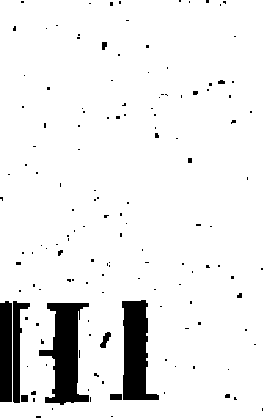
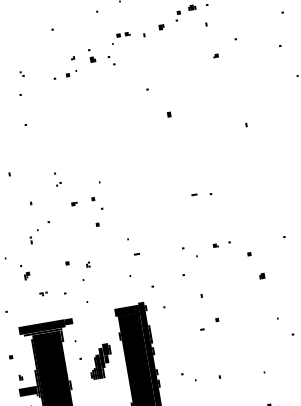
part: (163, 95) -> (121, 37), size x1.67
part: (156, 132) -> (91, 55), moved
part: (59, 249) -> (25, 272), moved
part: (105, 339) -> (101, 361), size x1.67

